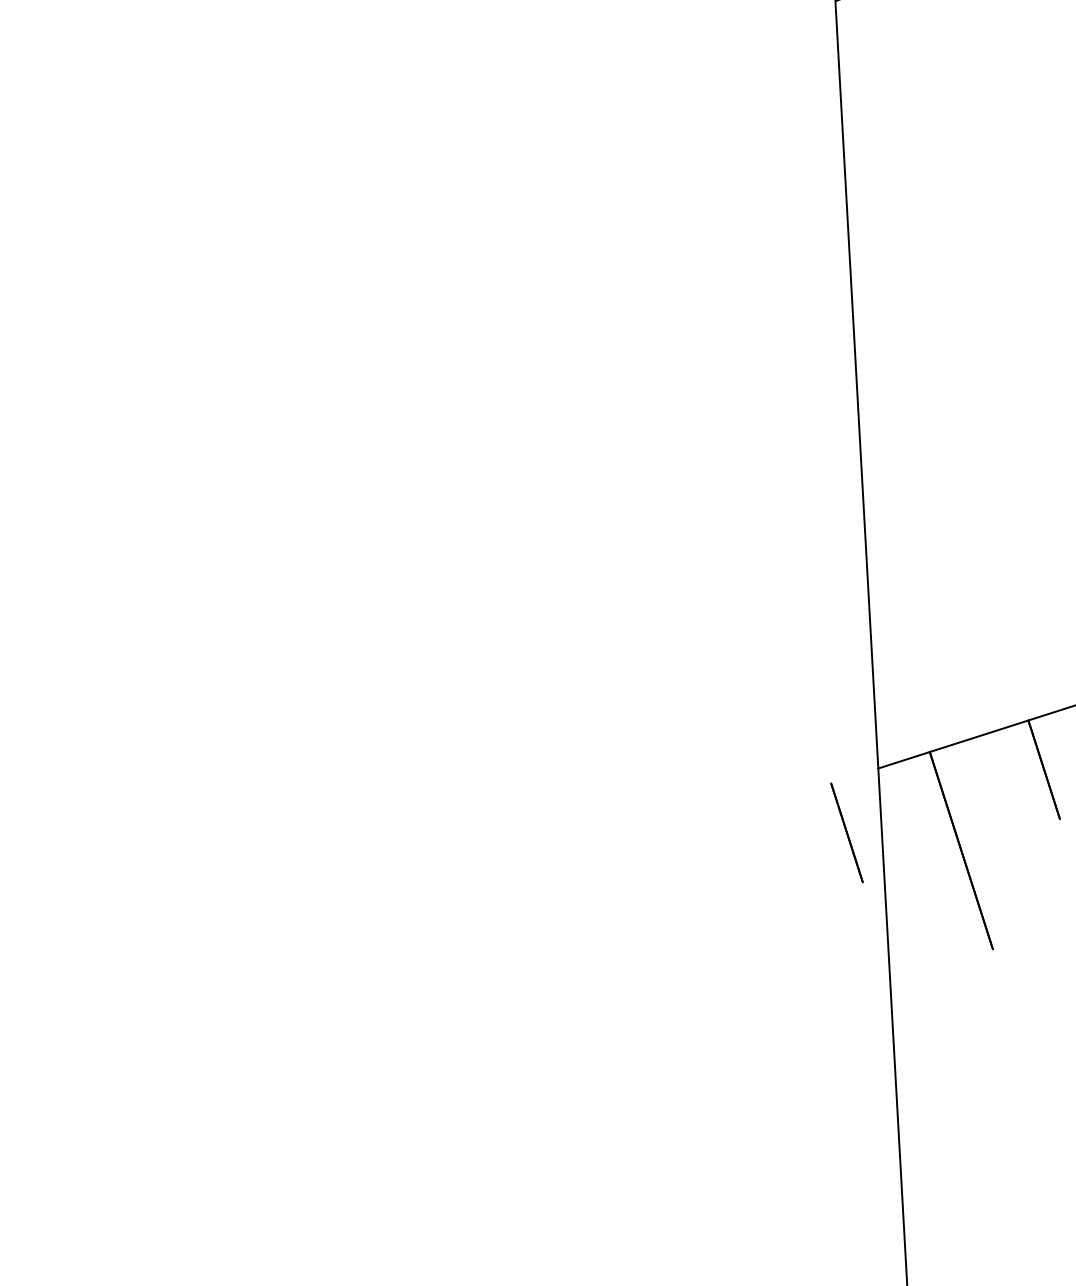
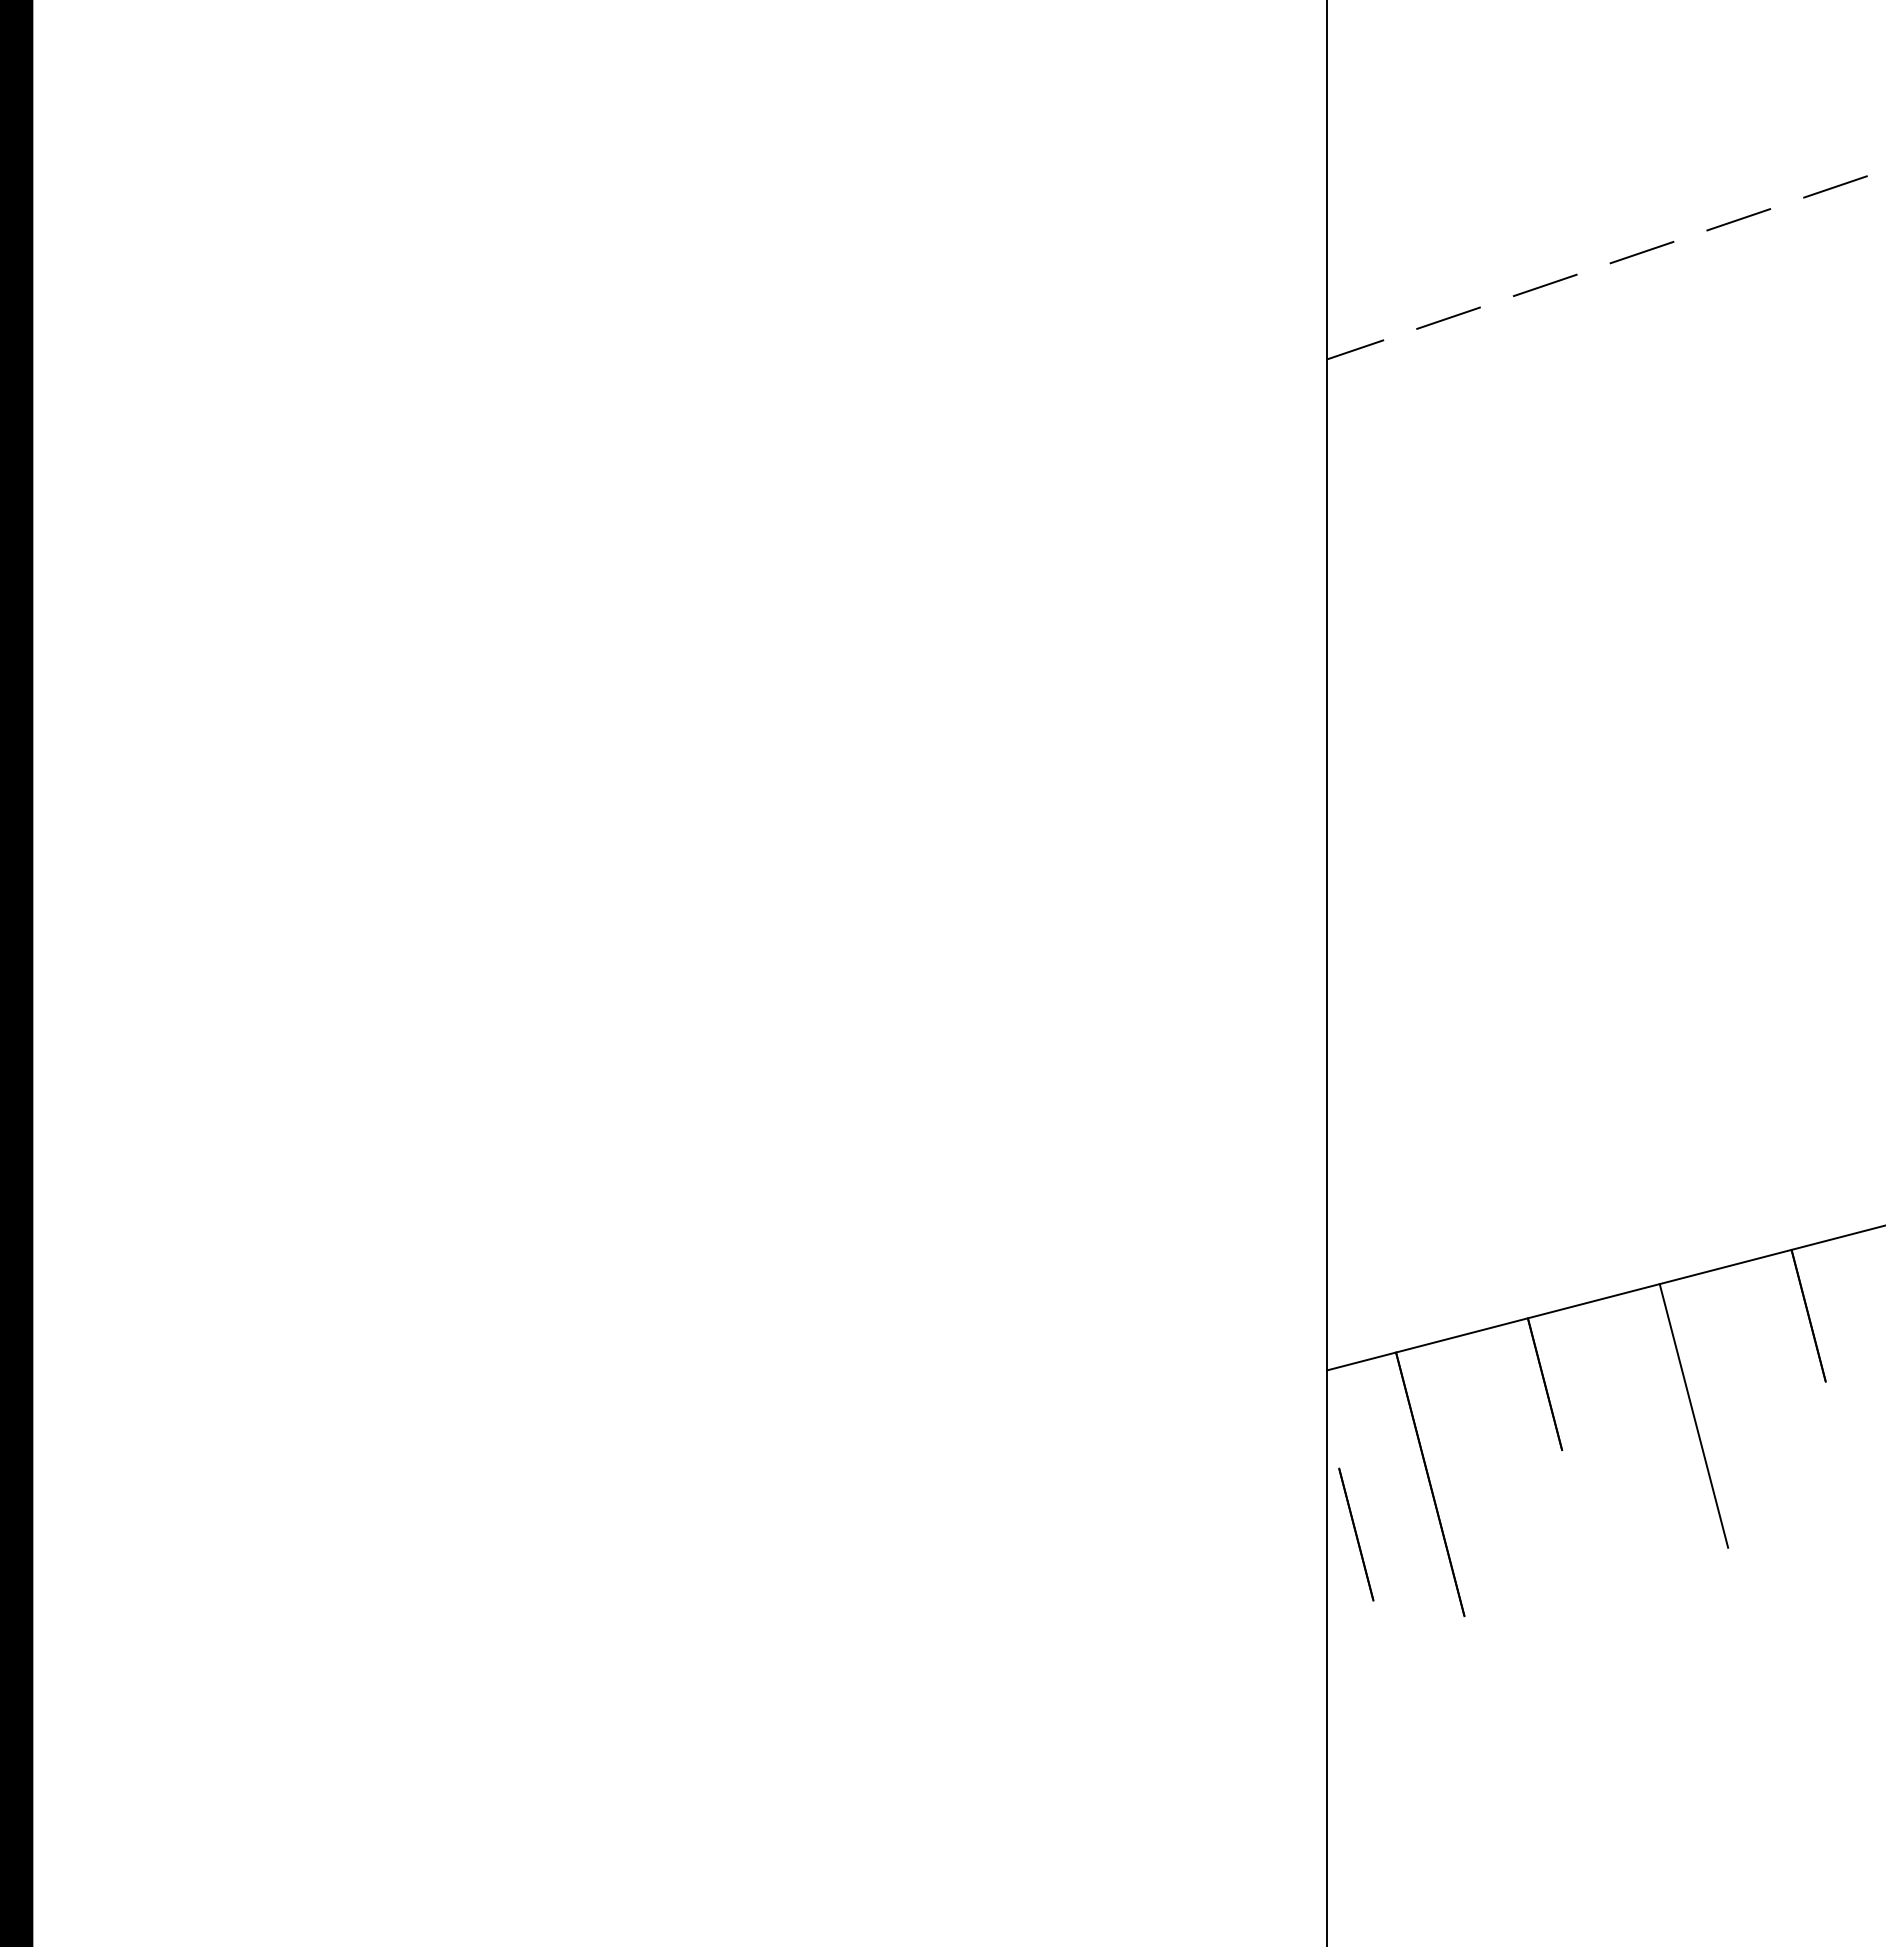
line: (847, 832) -> (1356, 1534), moved

